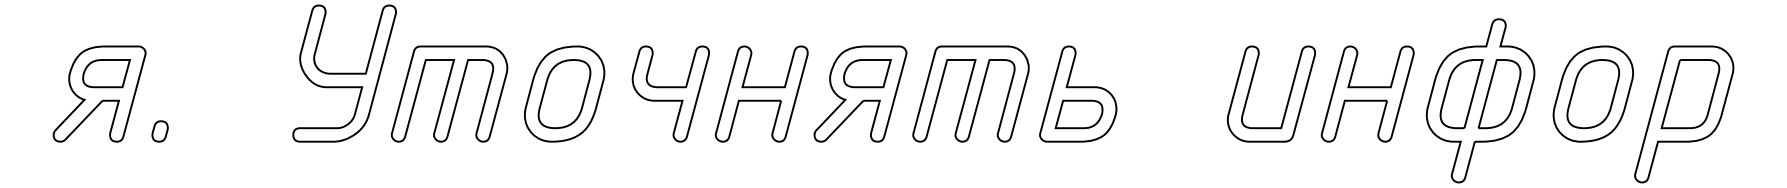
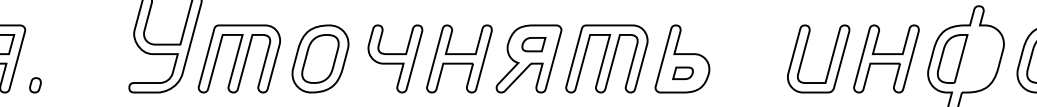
part: (867, 73) -> (533, 44), size x0.7
part: (1499, 94) -> (979, 59), removed
part: (1078, 114) -> (682, 73), size x0.6

